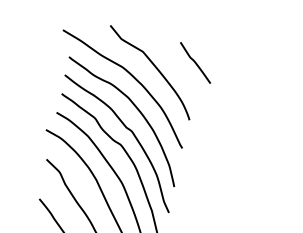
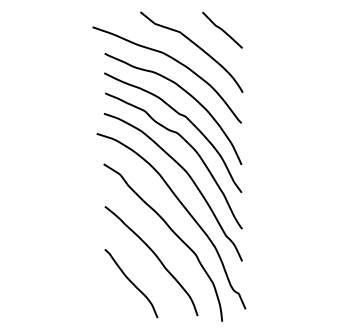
curve: (195, 62) -> (222, 29), moved

